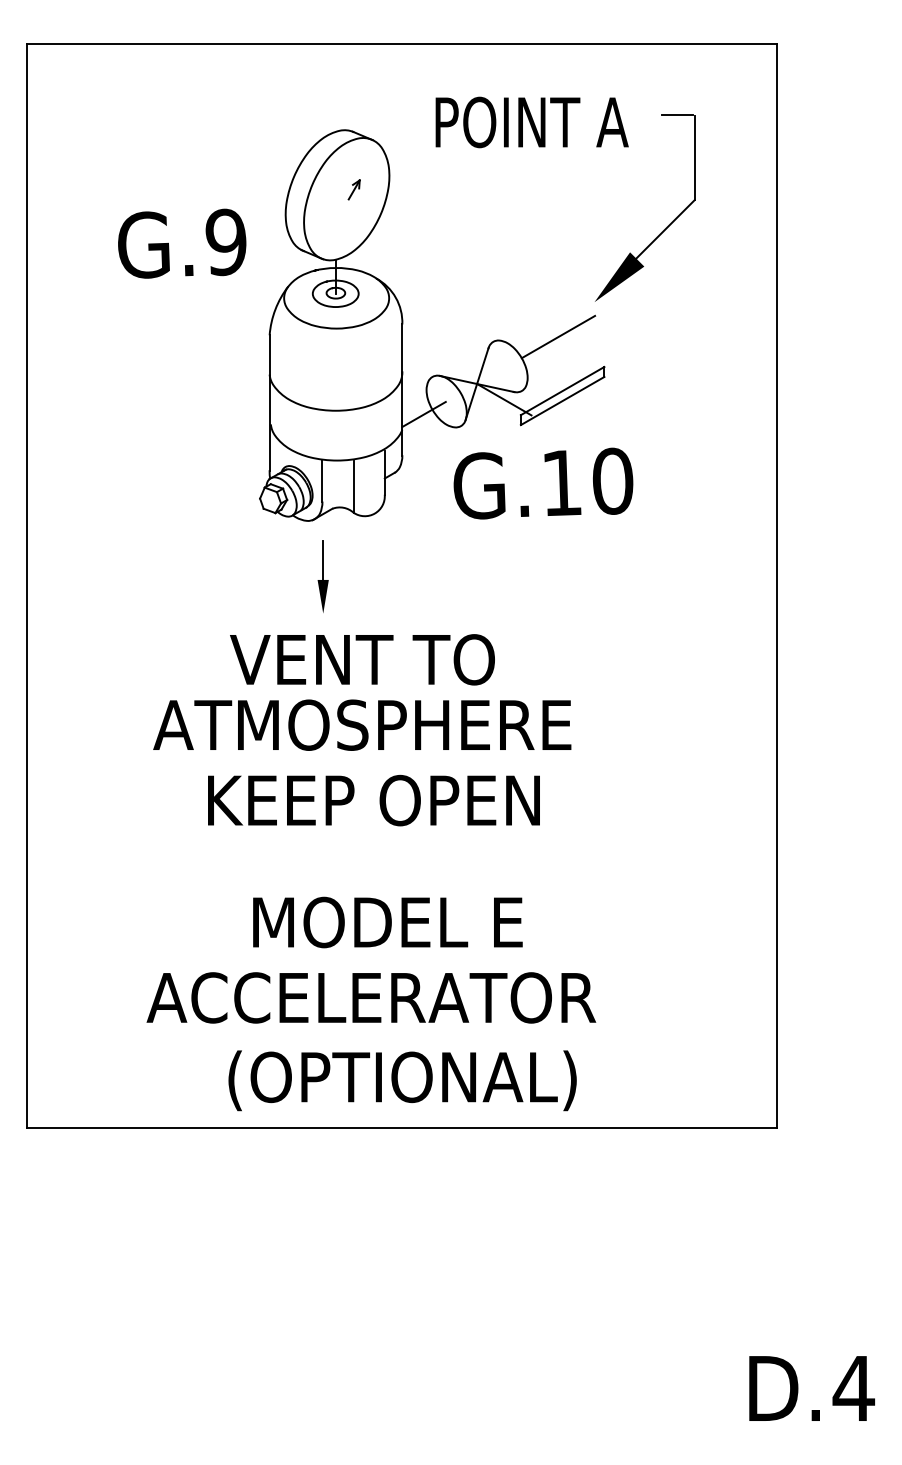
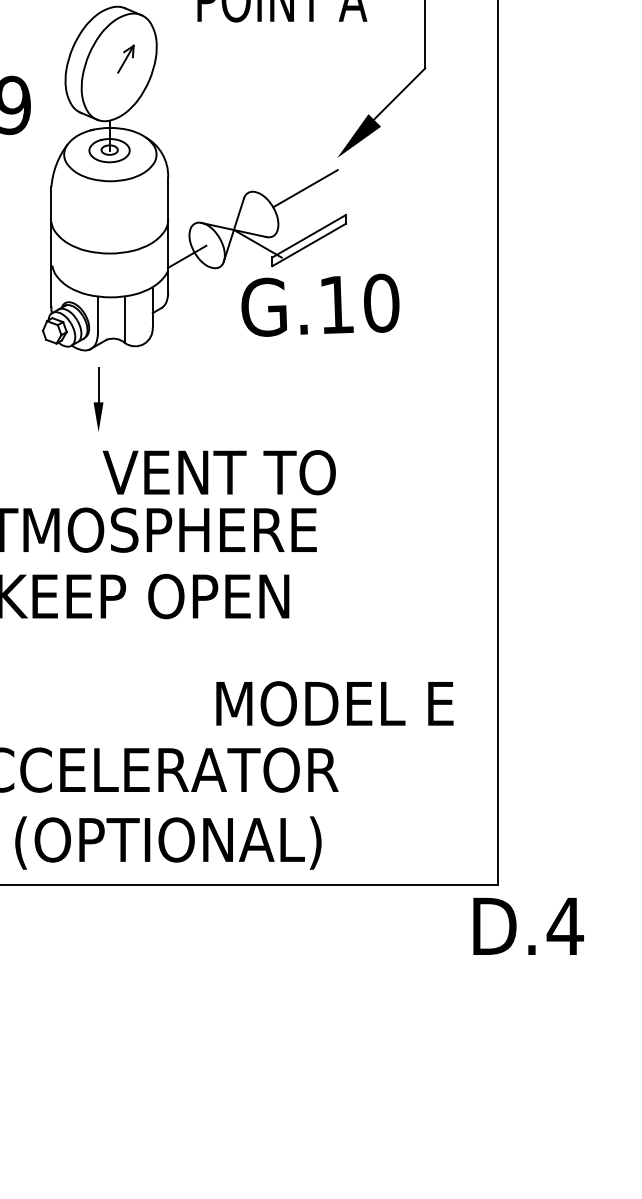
part: (353, 189) -> (125, 58), size x1.6
text: (543, 483) -> (320, 305), moved
text: (362, 659) -> (219, 472), moved
text: (387, 922) -> (334, 703), moved
text: (811, 1388) -> (528, 926), moved

